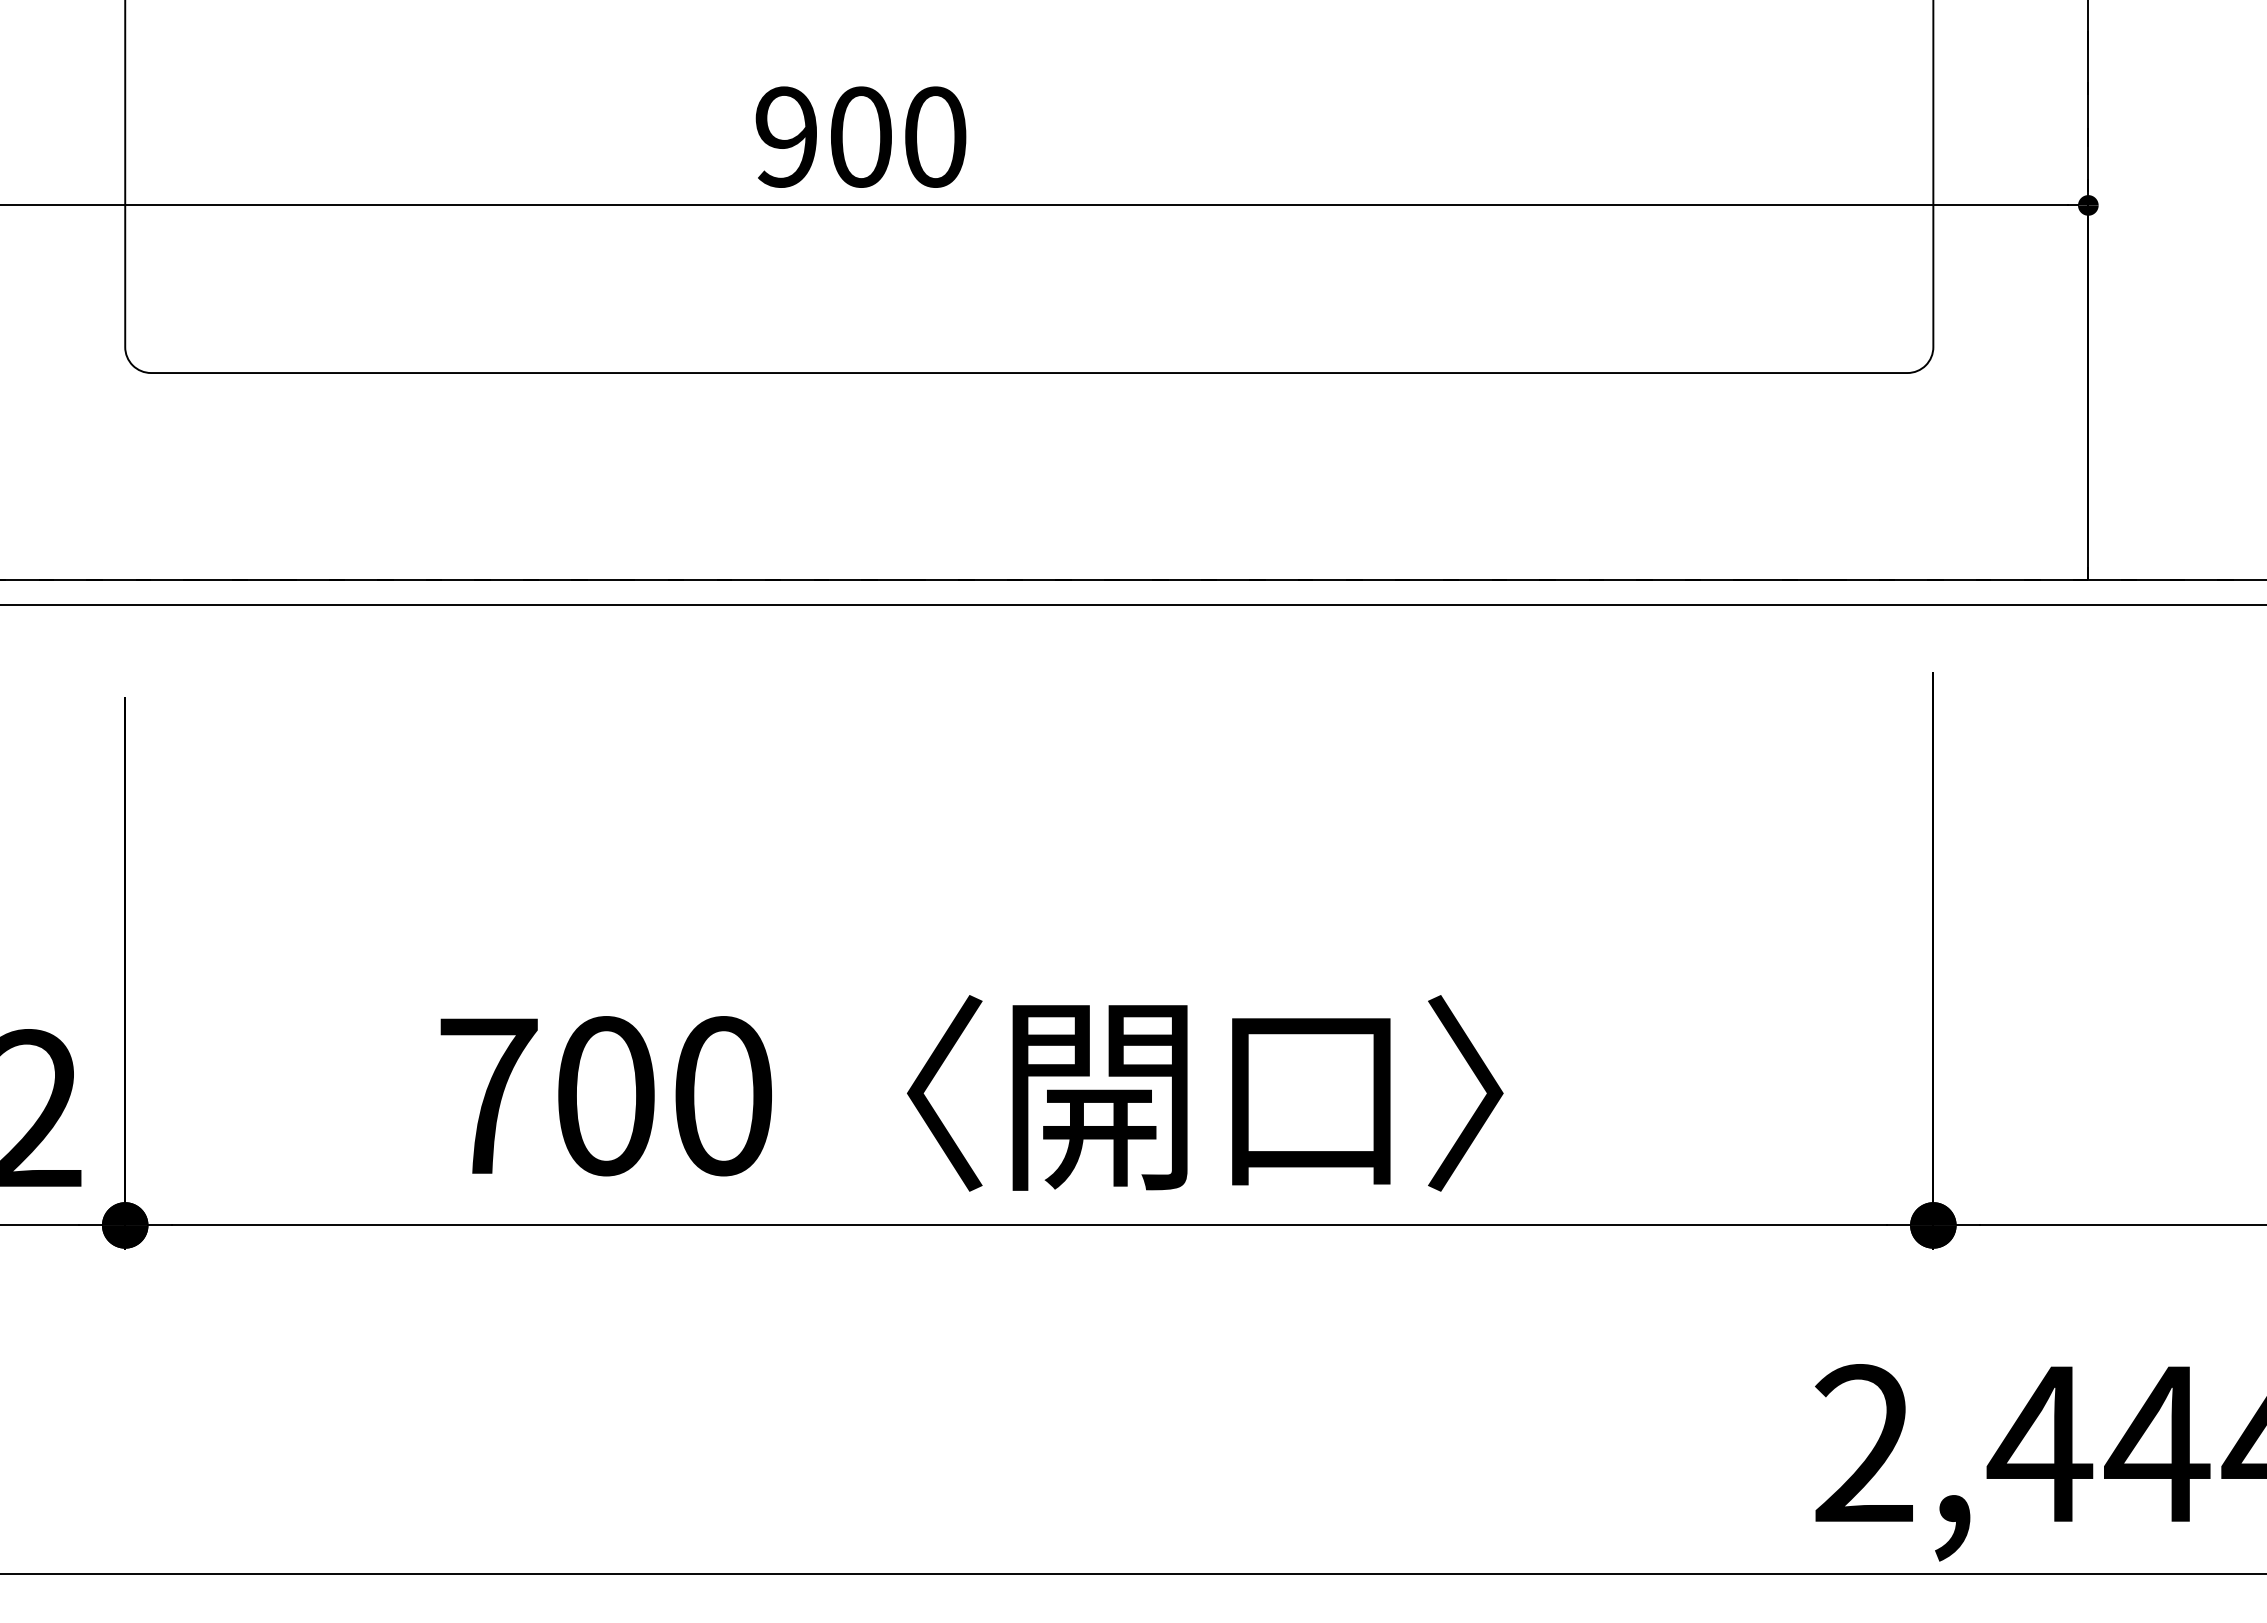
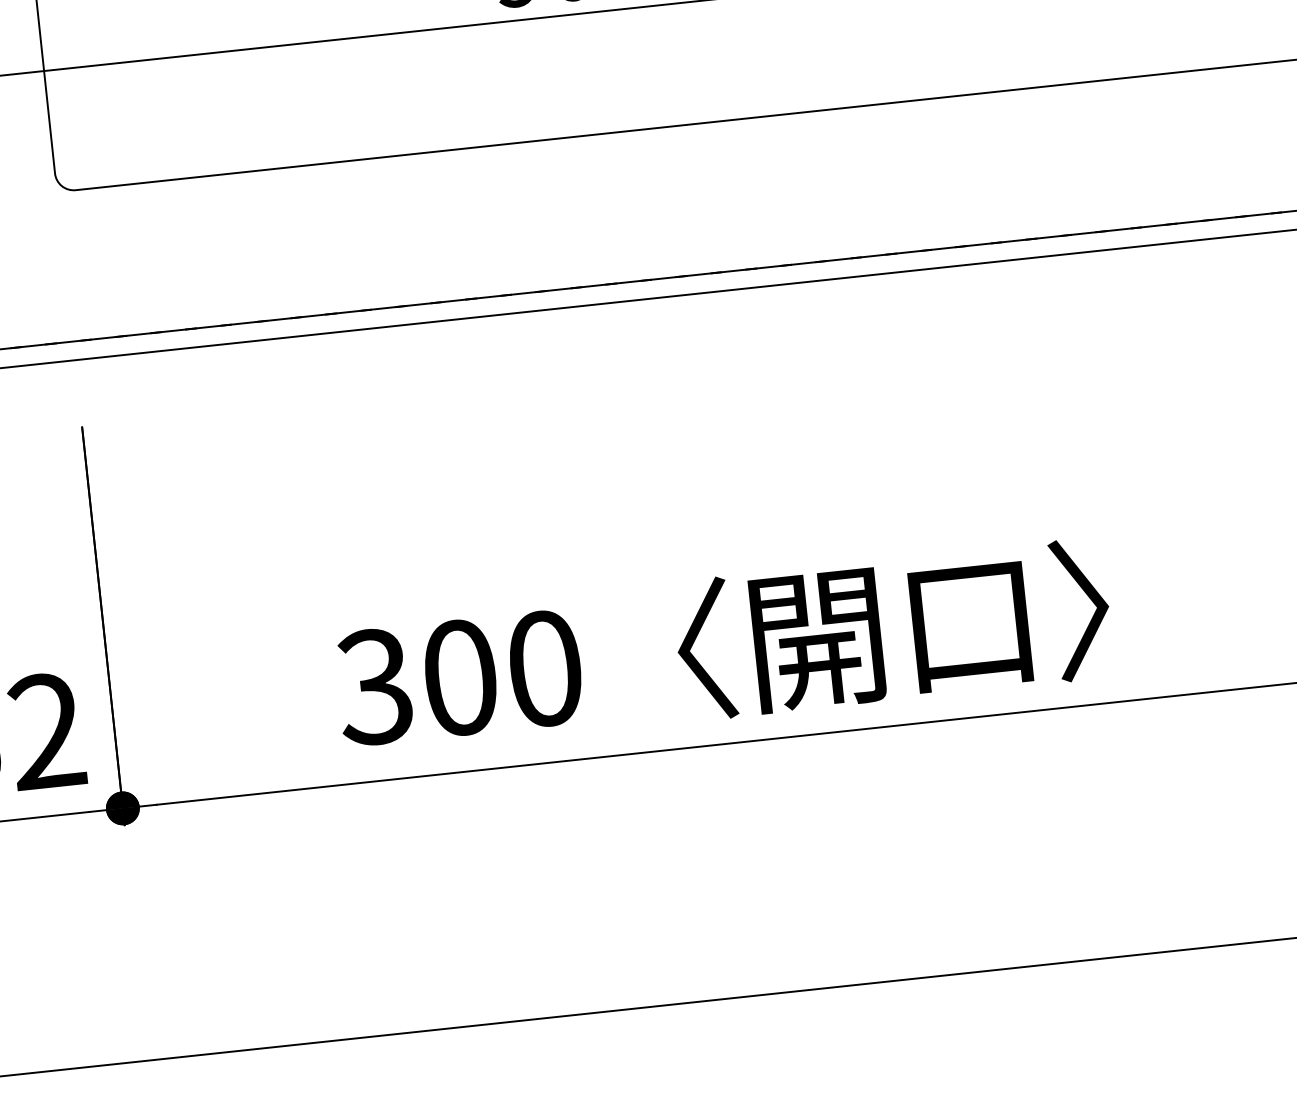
text: (486, 1096) -> (374, 687), 700 -> 300

